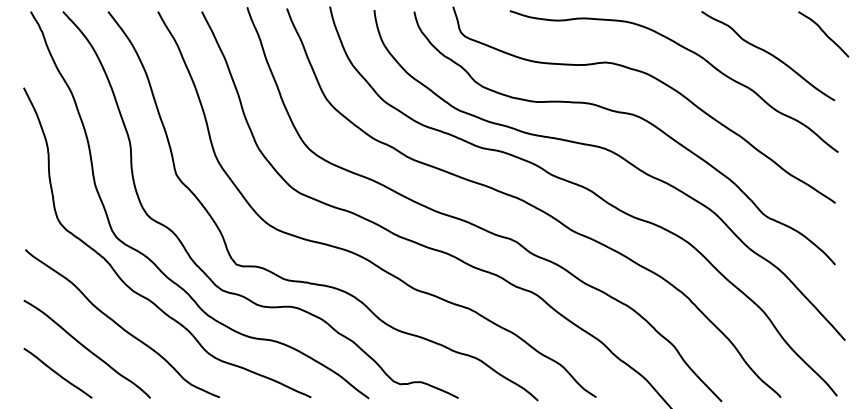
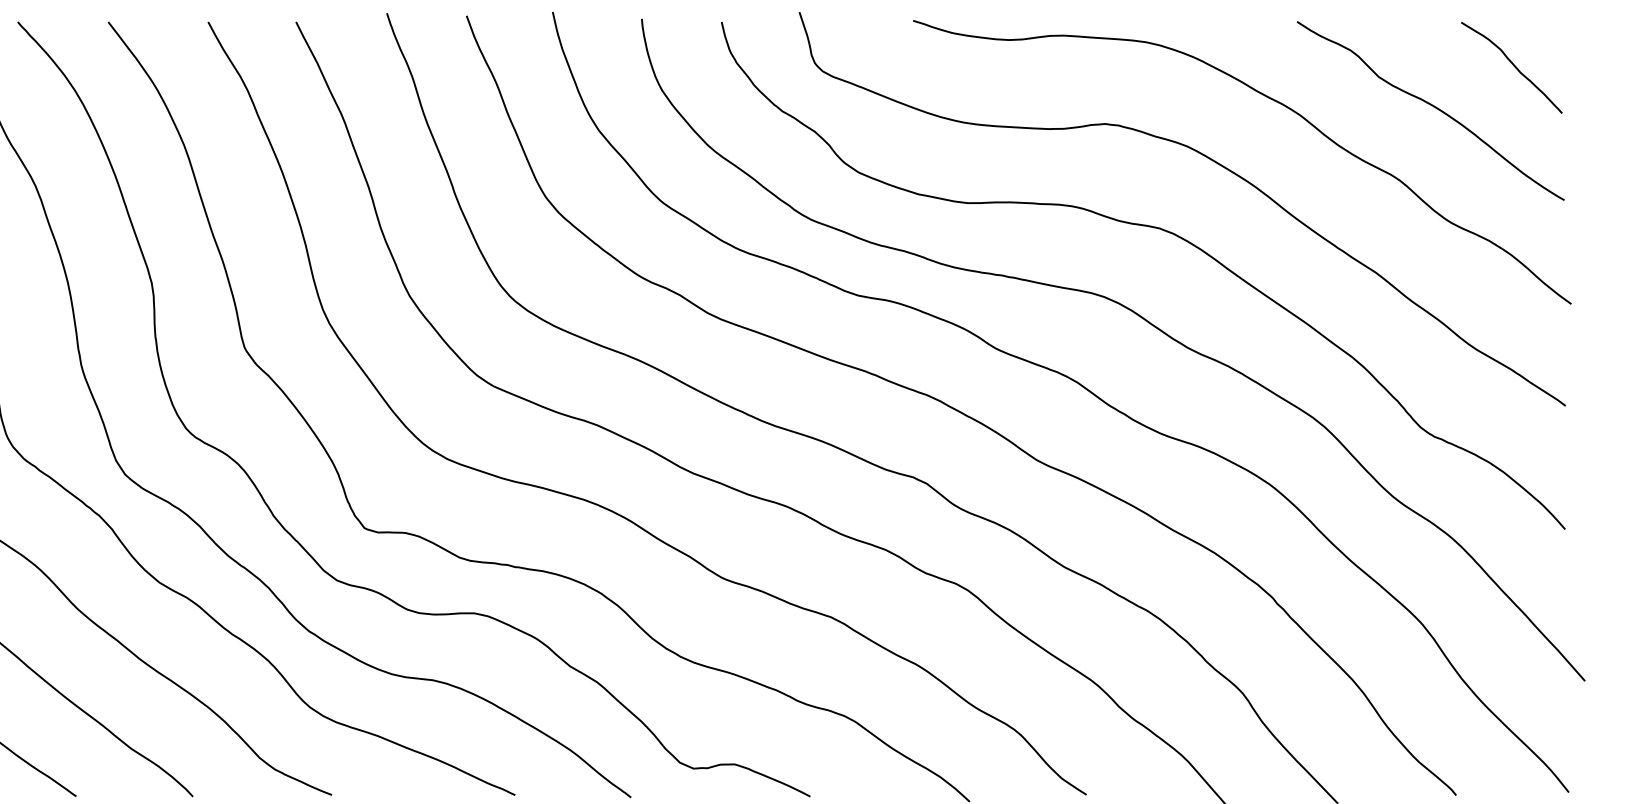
curve: (823, 33) -> (1511, 65), moved

